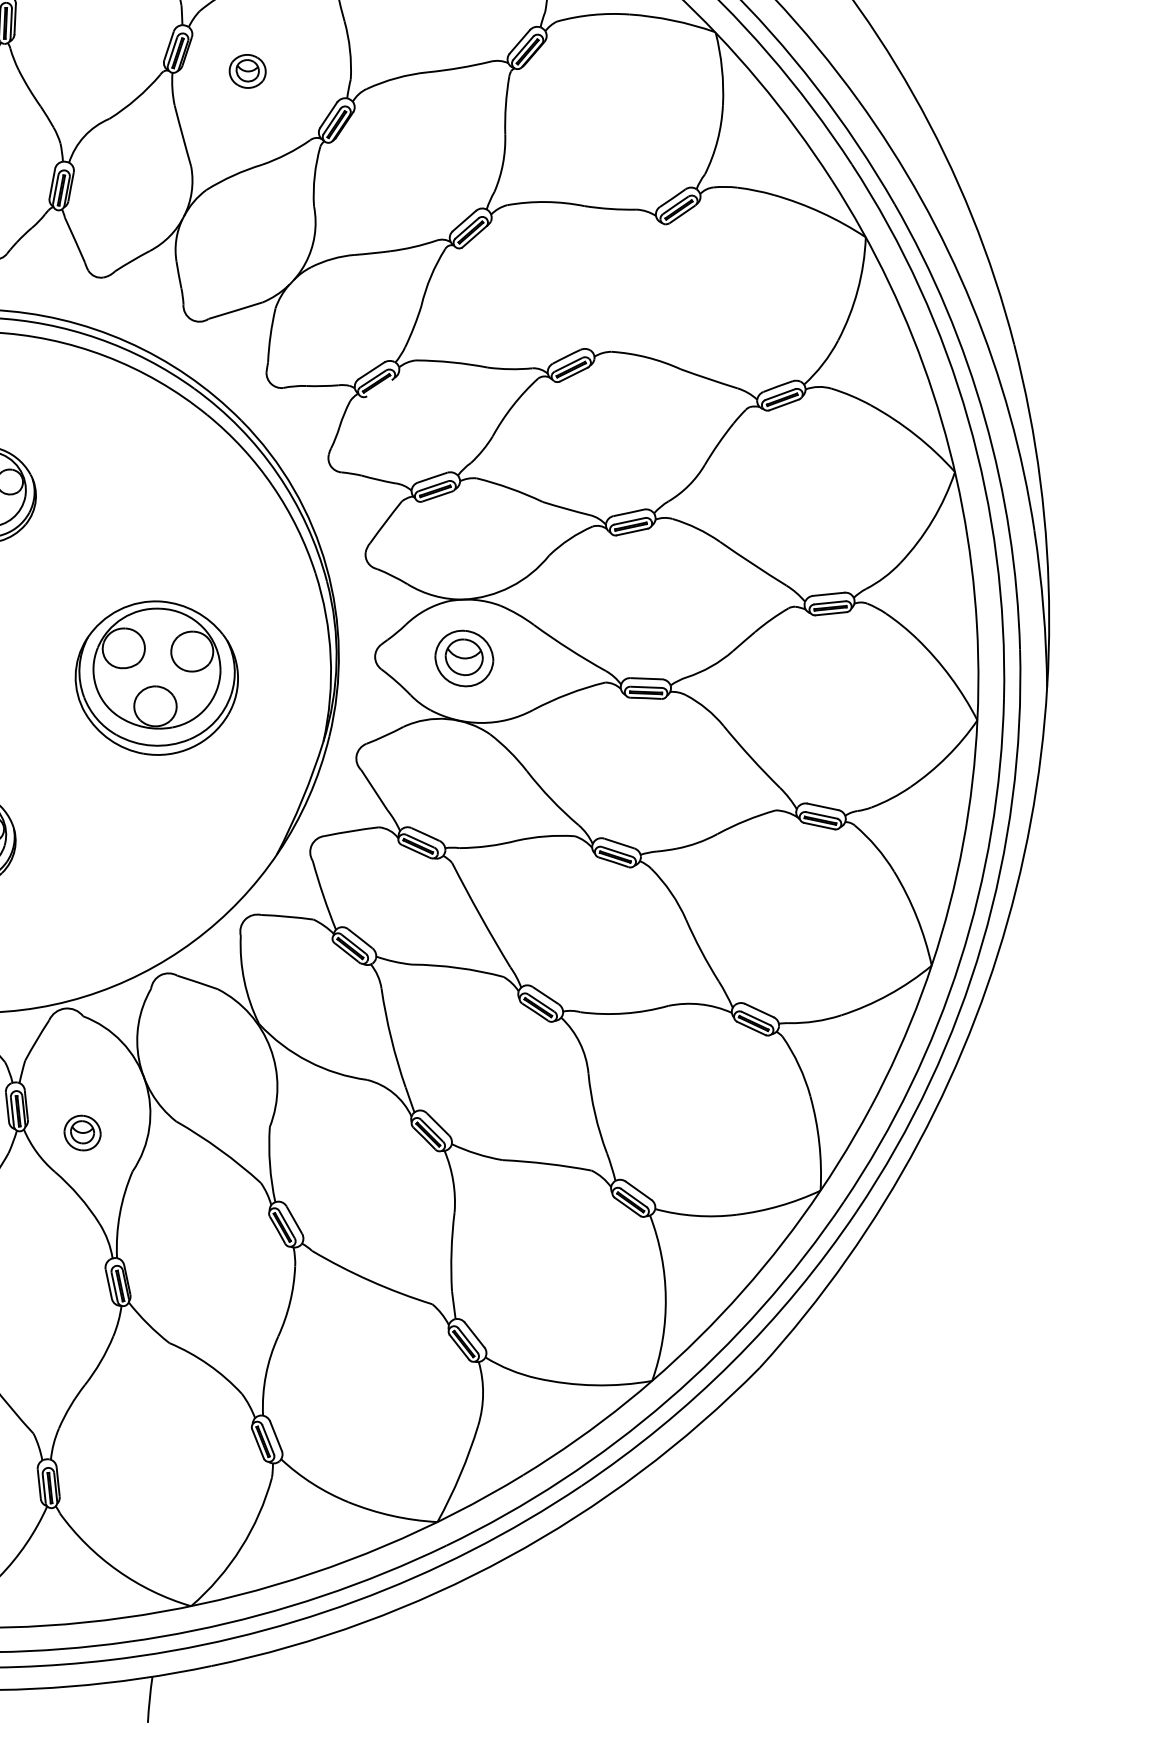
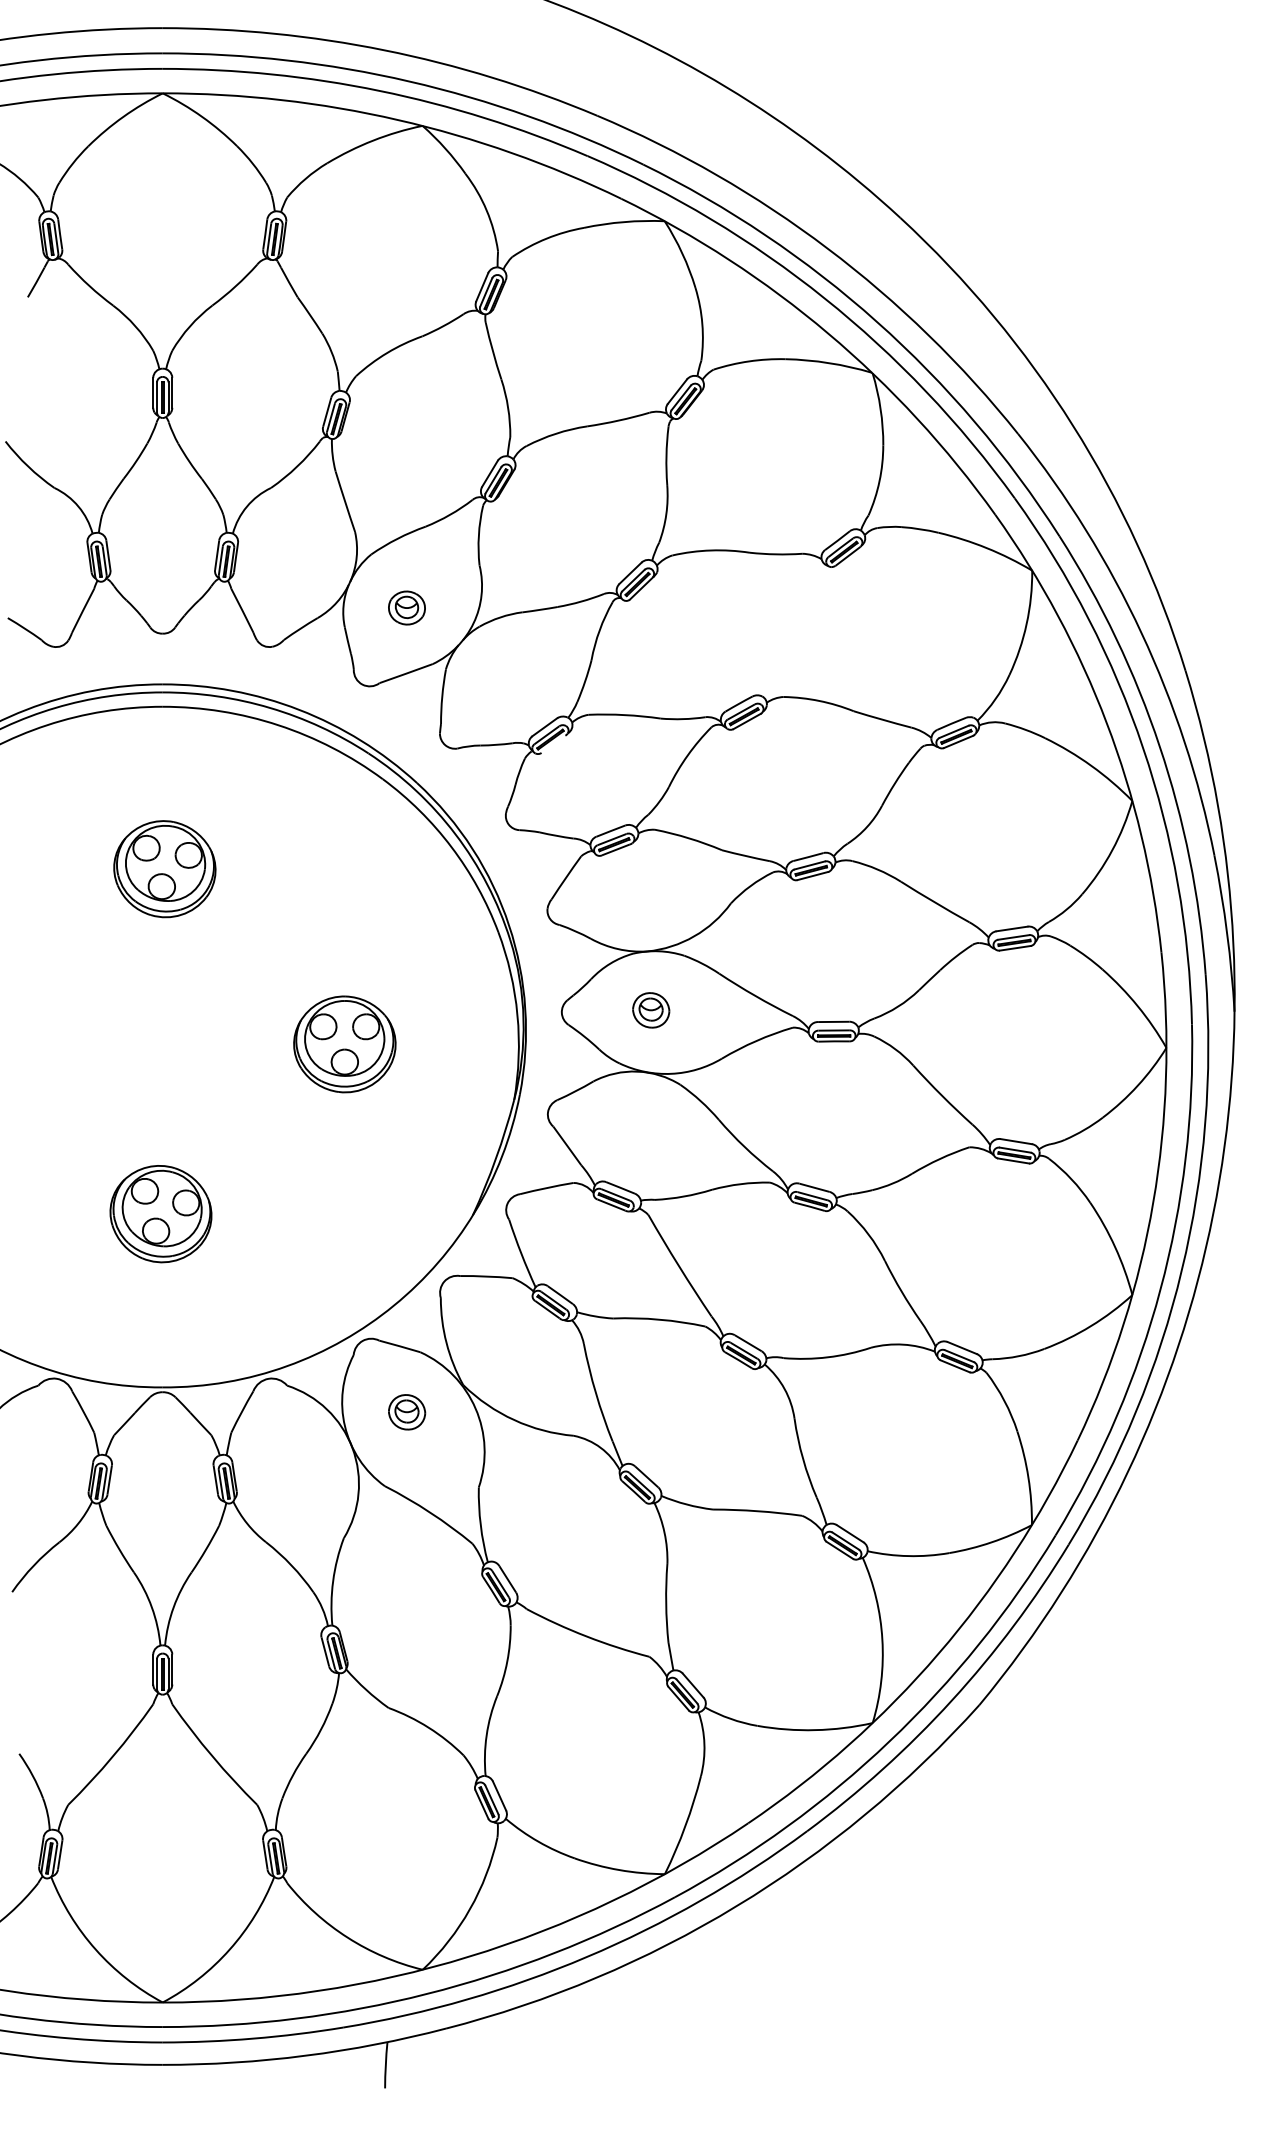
part: (247, 70) -> (406, 607), moved
part: (464, 658) -> (651, 1010), size x0.62
part: (156, 678) -> (344, 1044), size x0.62
part: (83, 1133) -> (407, 1412), moved

